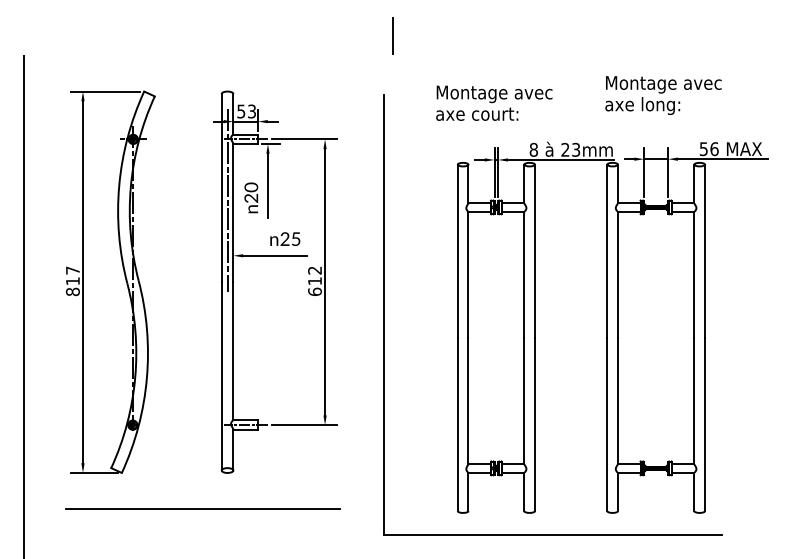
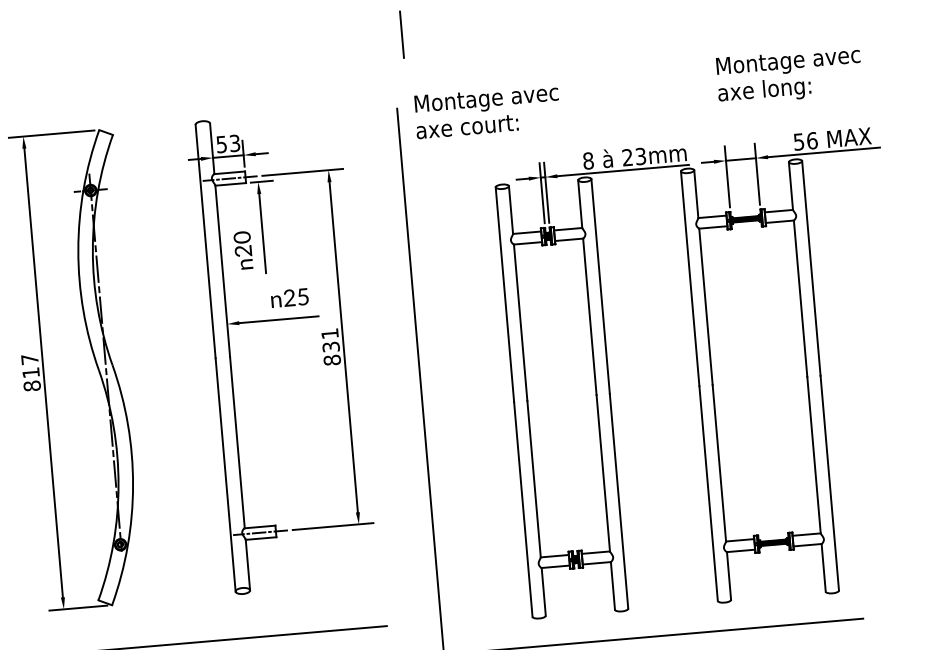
text: (663, 95) -> (789, 75), moved
text: (494, 102) -> (487, 110), moved
line: (227, 200) -> (214, 256), removed
text: (314, 280) -> (330, 346), 612 -> 831

